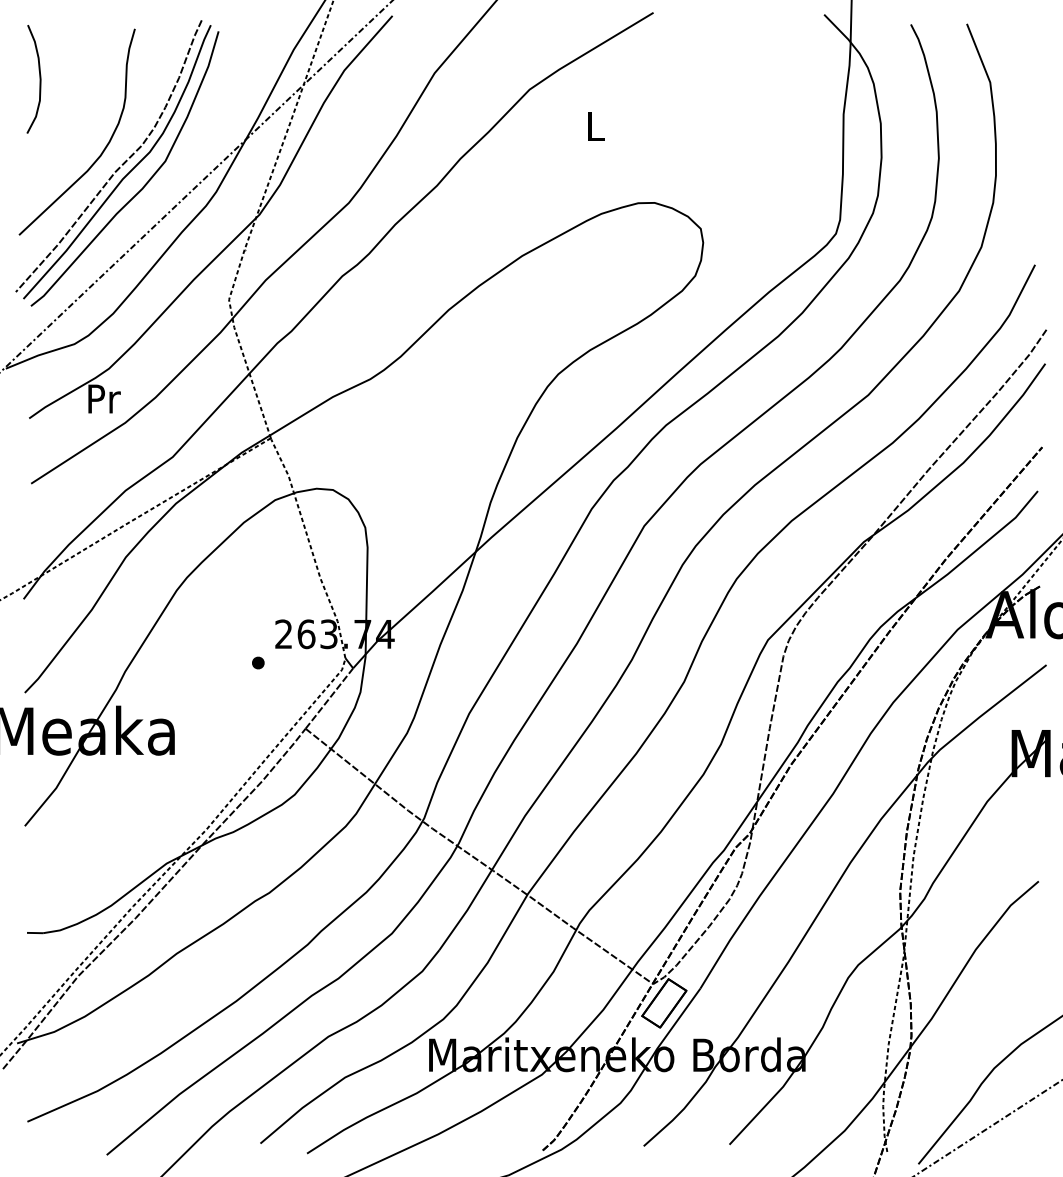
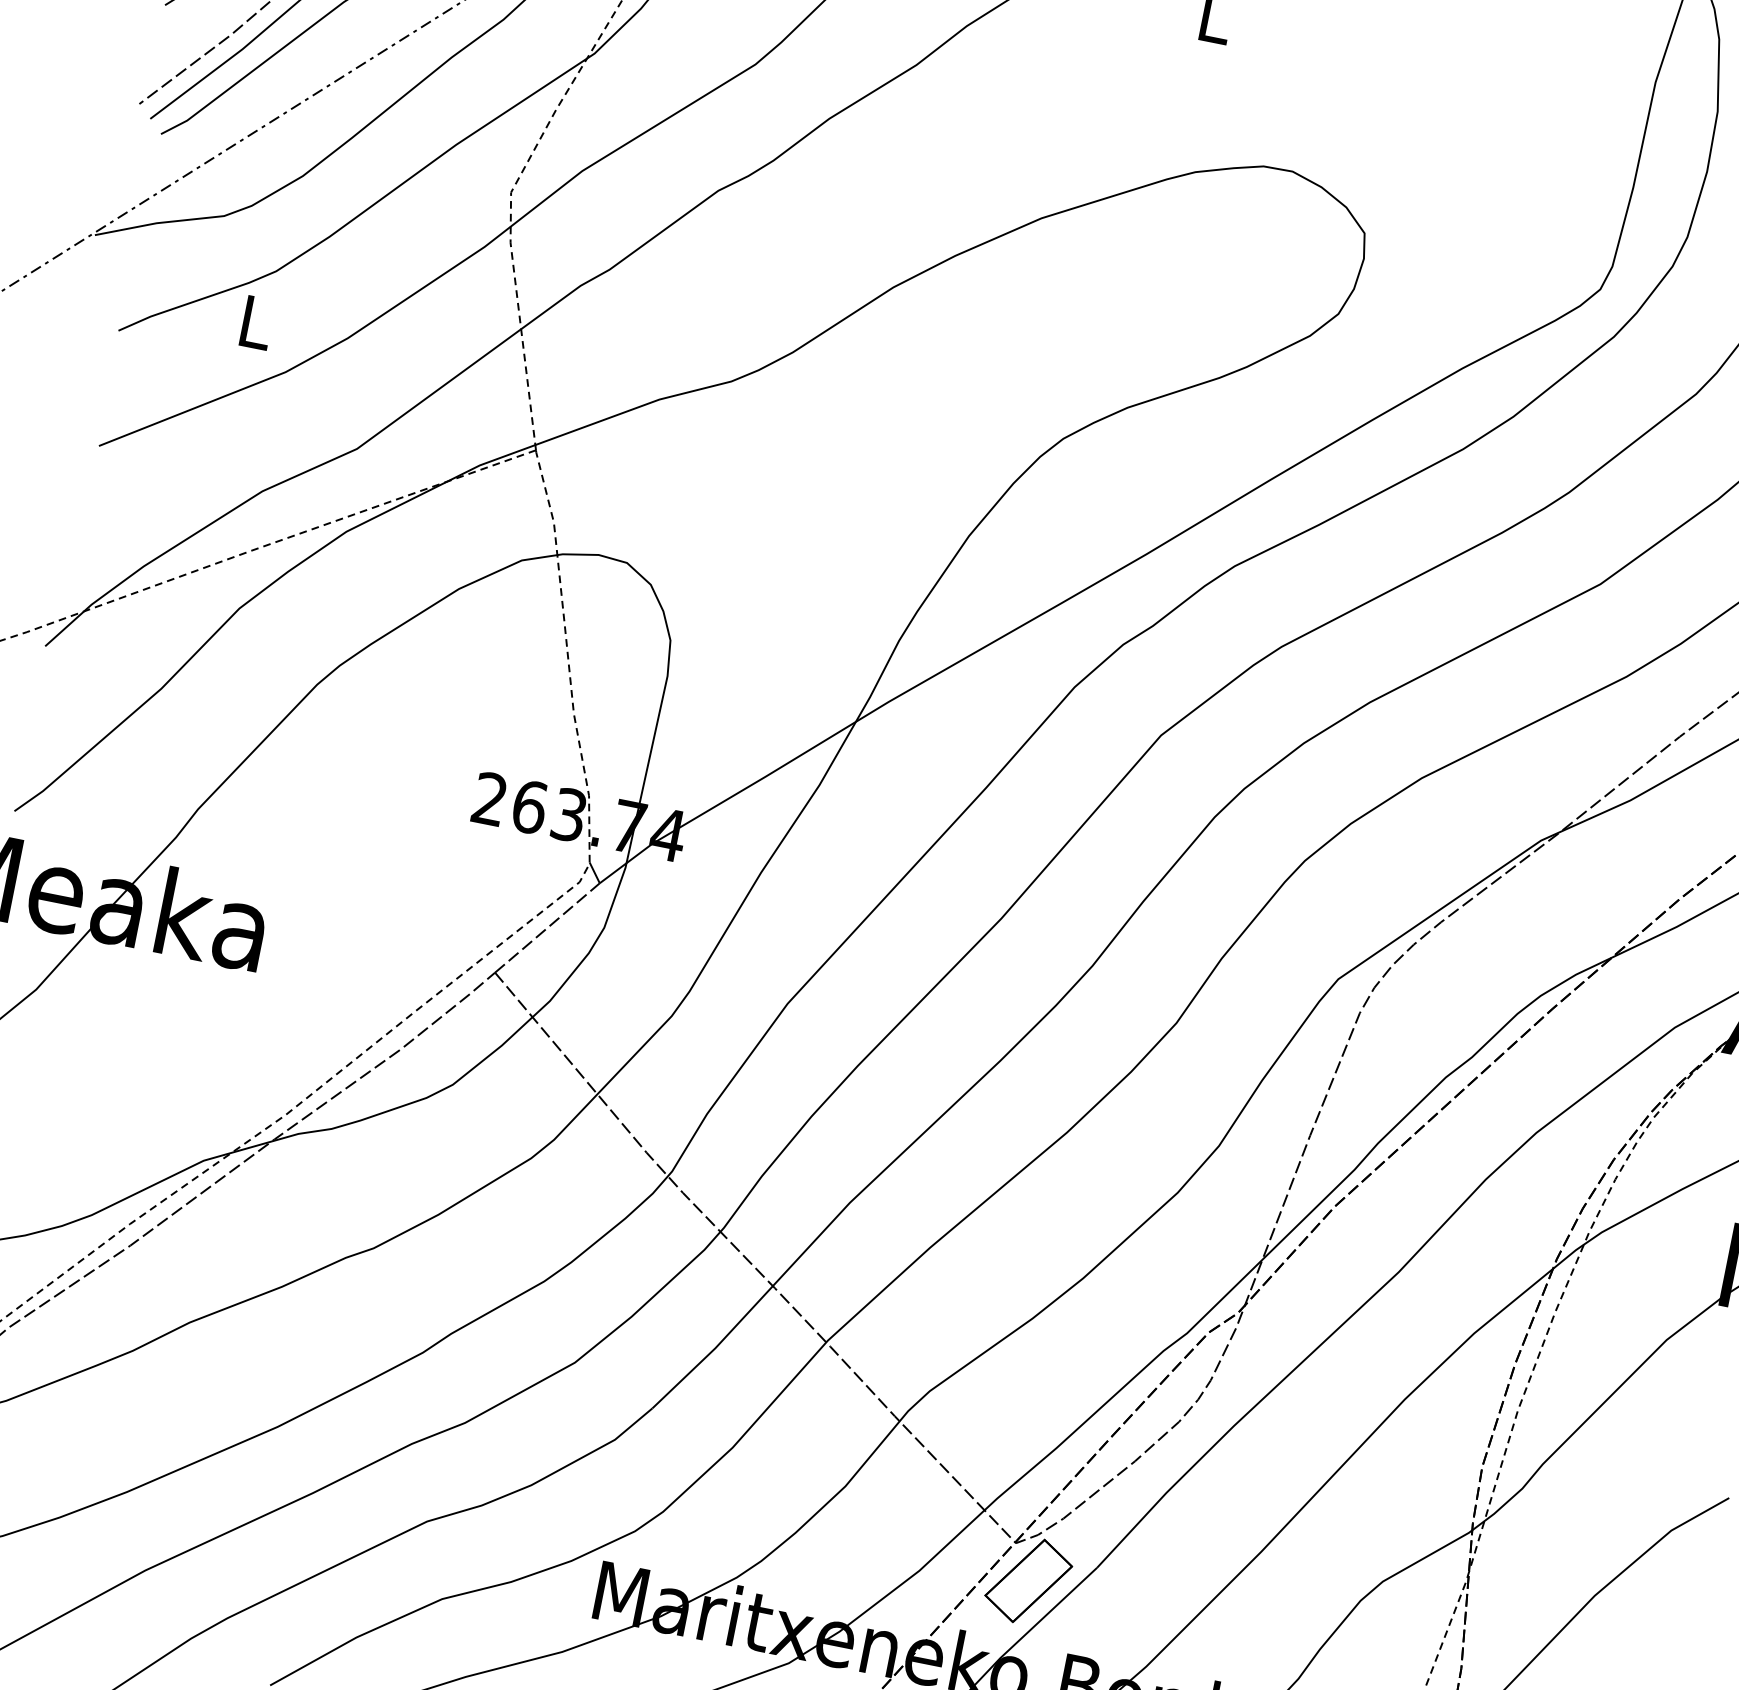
text: (104, 398) -> (257, 322), Pr -> L
part: (258, 662) -> (435, 839), removed

